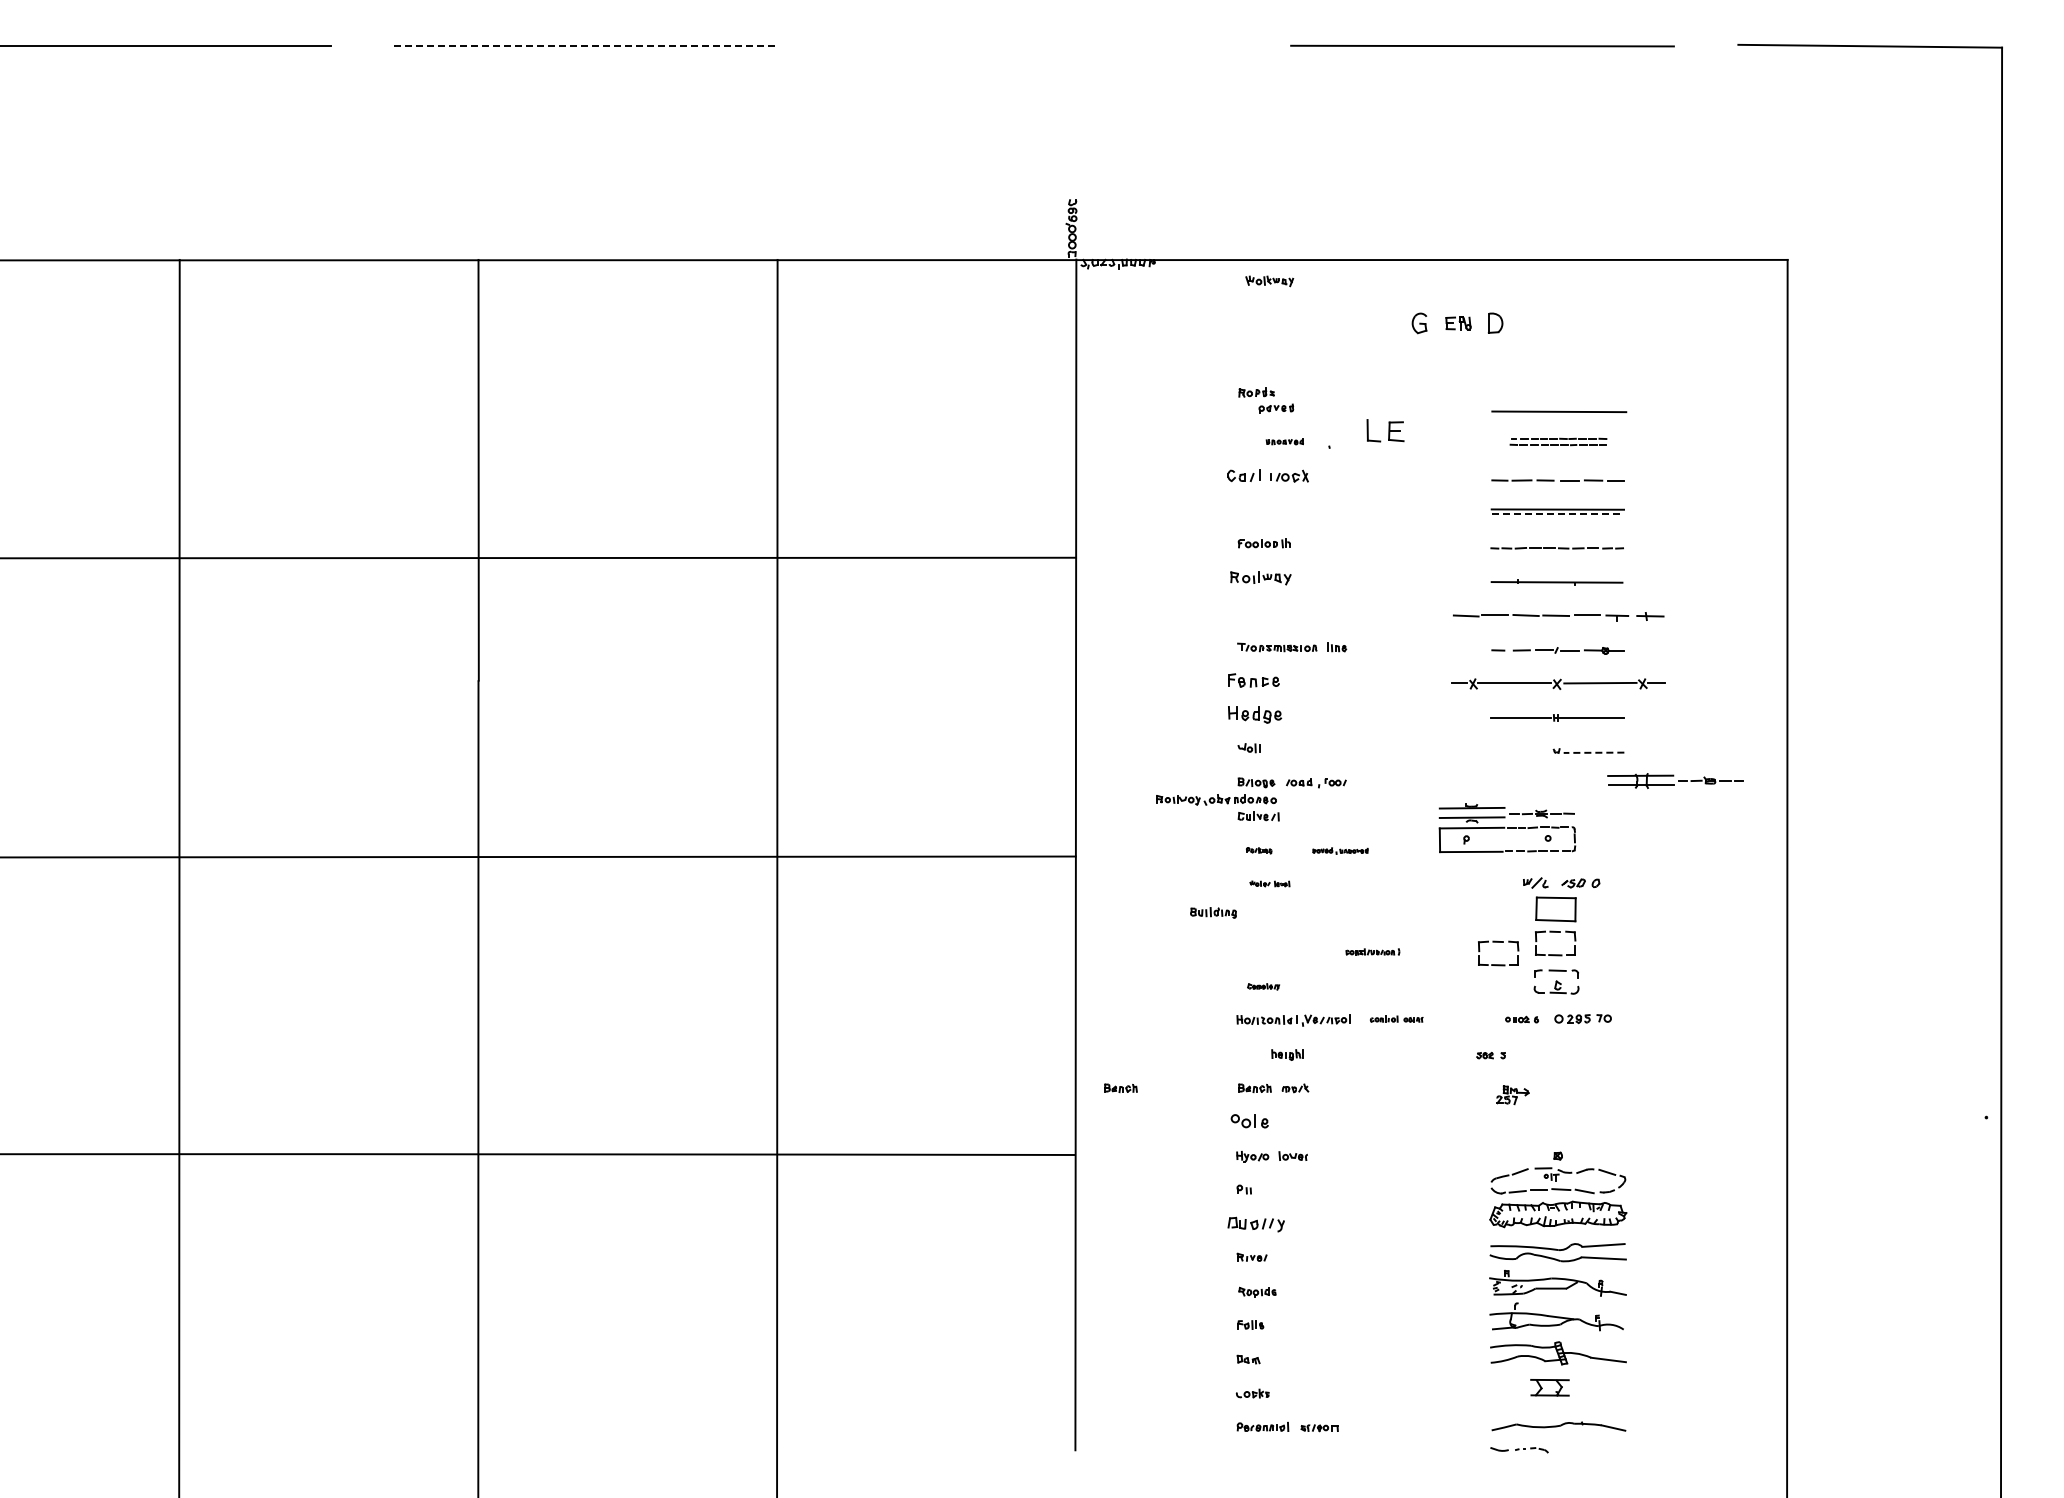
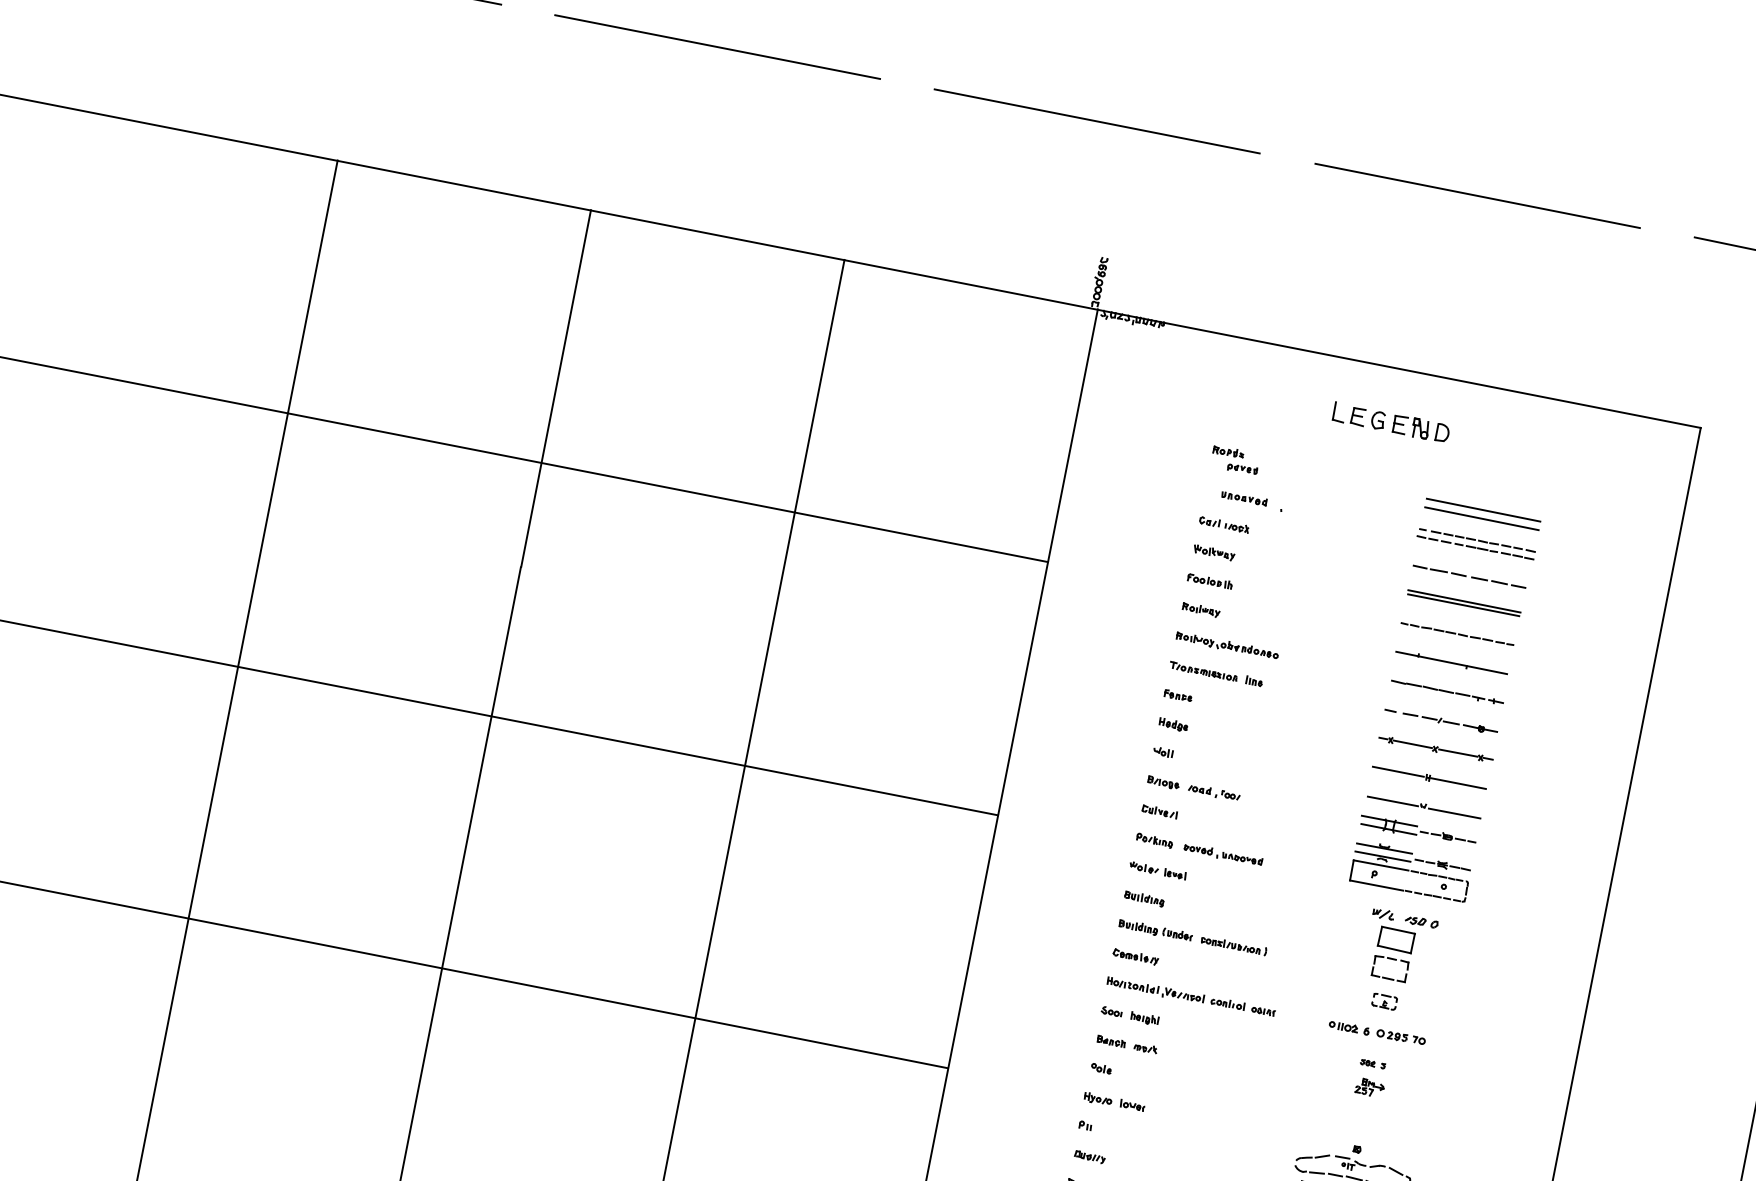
line: (586, 46) -> (718, 47), dashed -> solid
line: (1033, 46) -> (1096, 121), added
part: (1269, 281) -> (1213, 553), moved
part: (1458, 323) -> (1411, 427), size x1.67
line: (1559, 401) -> (1483, 510), added
part: (1385, 430) -> (1349, 414), moved
part: (1284, 441) -> (1244, 498), size x1.43
part: (1558, 441) -> (1476, 543), size x1.43
part: (1267, 476) -> (1223, 525), size x0.71
line: (1557, 514) -> (1463, 605), dashed -> solid
part: (1260, 578) -> (1200, 610), size x0.71
part: (1558, 616) -> (1447, 692), size x0.62
part: (1253, 680) -> (1178, 695), size x0.62
part: (1558, 683) -> (1436, 748), size x0.62
part: (1254, 714) -> (1173, 724), size x0.62
line: (1520, 752) -> (1392, 801), added
line: (1593, 752) -> (1454, 813), dashed -> solid
part: (1675, 780) -> (1418, 830), moved
part: (1216, 799) -> (1227, 645), moved
part: (1507, 828) -> (1411, 871), moved
part: (1258, 850) -> (1153, 840), size x1.67
part: (1340, 850) -> (1223, 854), size x1.67
part: (1269, 883) -> (1157, 870), size x1.67
part: (1213, 912) -> (1144, 898), moved
part: (1498, 942) -> (1342, 958), removed
part: (1372, 951) -> (1233, 945), size x1.43
part: (1280, 952) -> (1155, 930), added
part: (1555, 982) -> (1383, 1001), size x0.62
part: (1263, 986) -> (1135, 956), size x1.67
part: (1396, 1018) -> (1243, 1005), size x1.43
part: (1521, 1019) -> (1348, 1027), size x1.43
part: (1248, 1053) -> (1111, 1011), added
part: (1490, 1055) -> (1372, 1063), moved
part: (1120, 1087) -> (997, 1018), removed
part: (1512, 1095) -> (1369, 1088), moved
part: (1249, 1121) -> (1101, 1068), size x0.62
part: (1256, 1224) -> (1090, 1157), size x0.62

